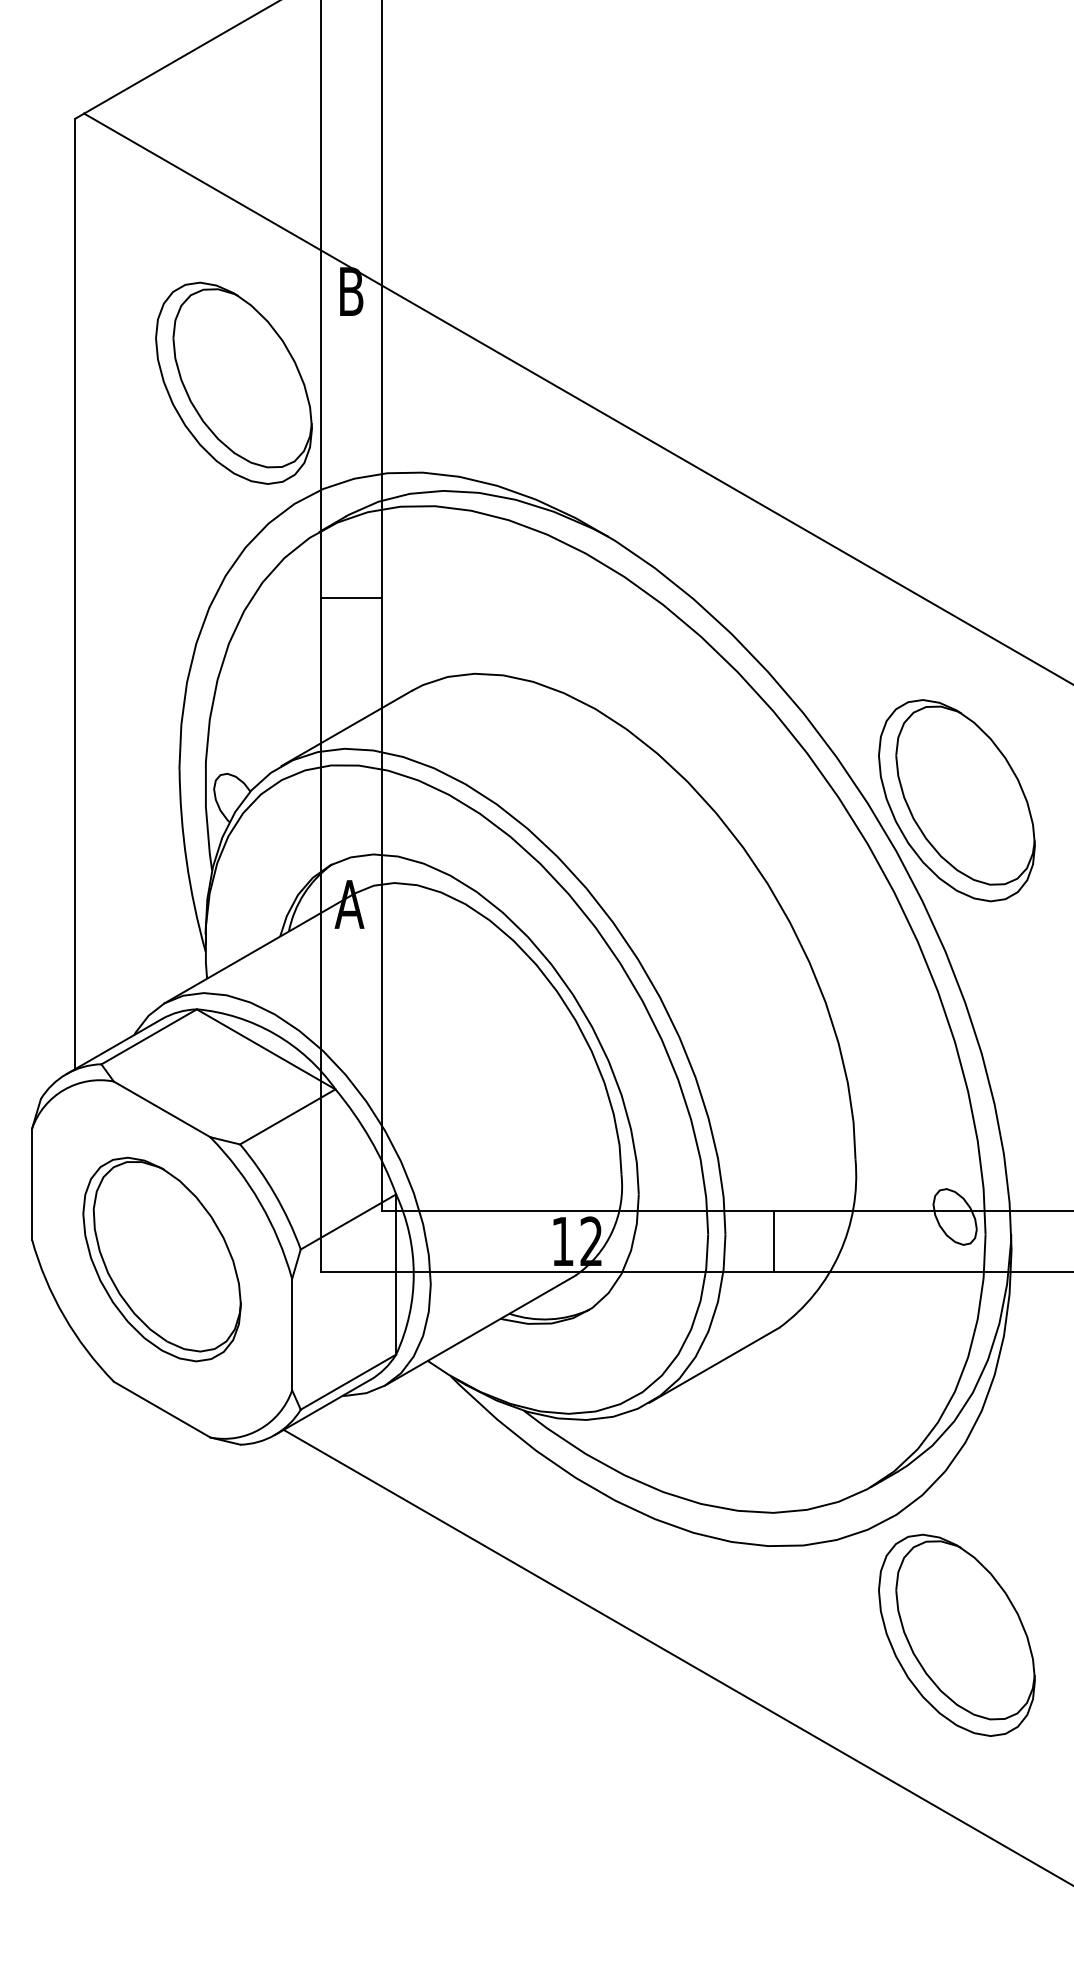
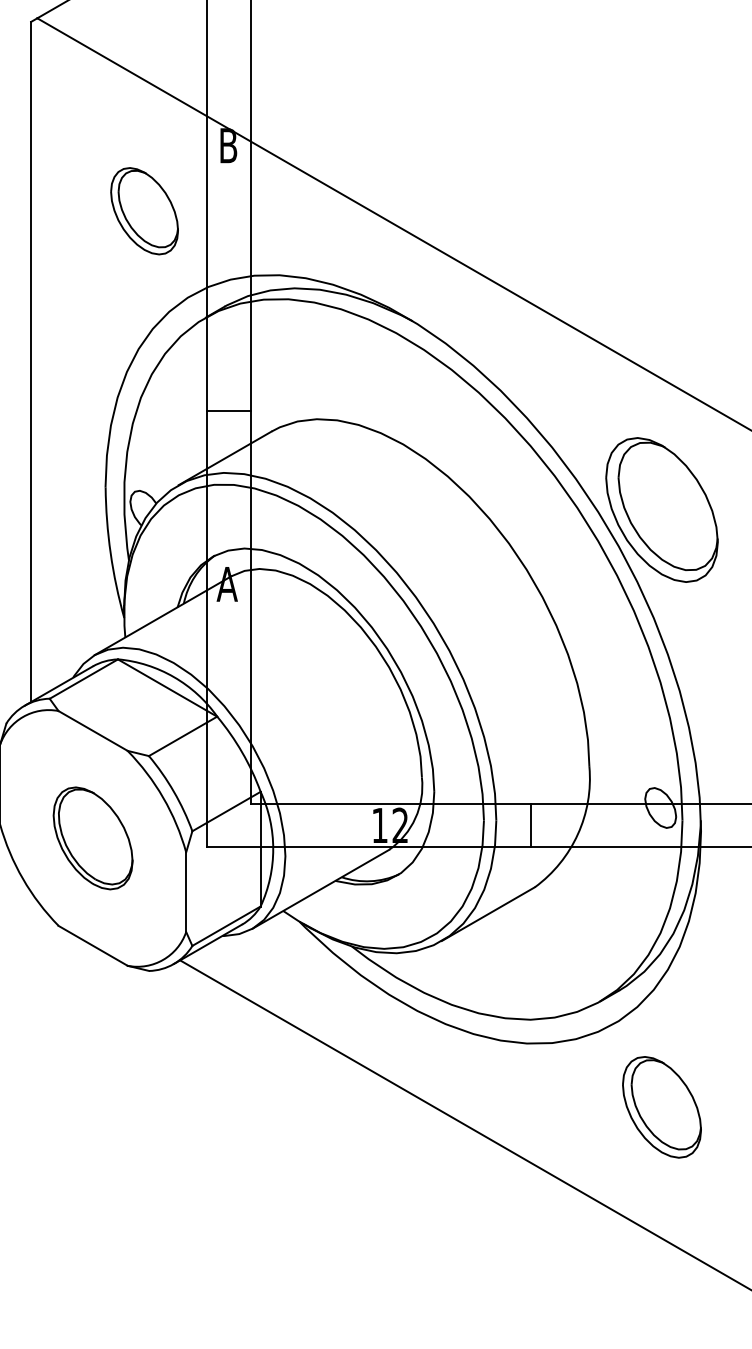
part: (233, 382) -> (144, 210), size x0.6
line: (351, 597) -> (228, 411), moved
part: (161, 1259) -> (92, 838), size x0.7
part: (956, 1634) -> (661, 1106), size x0.7

